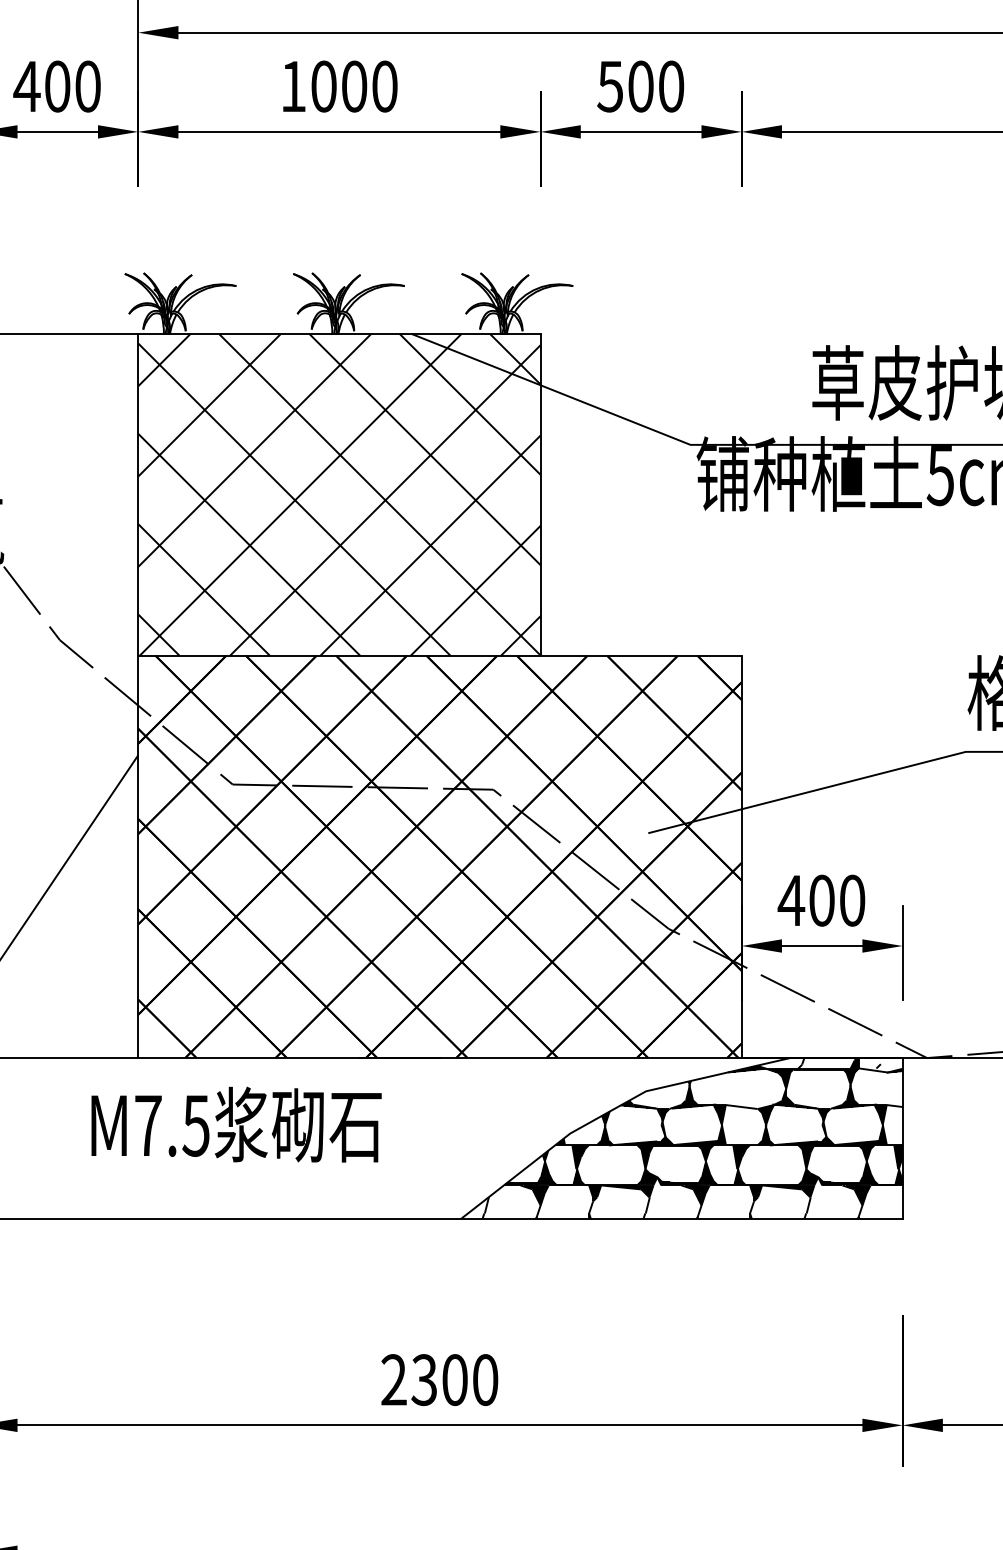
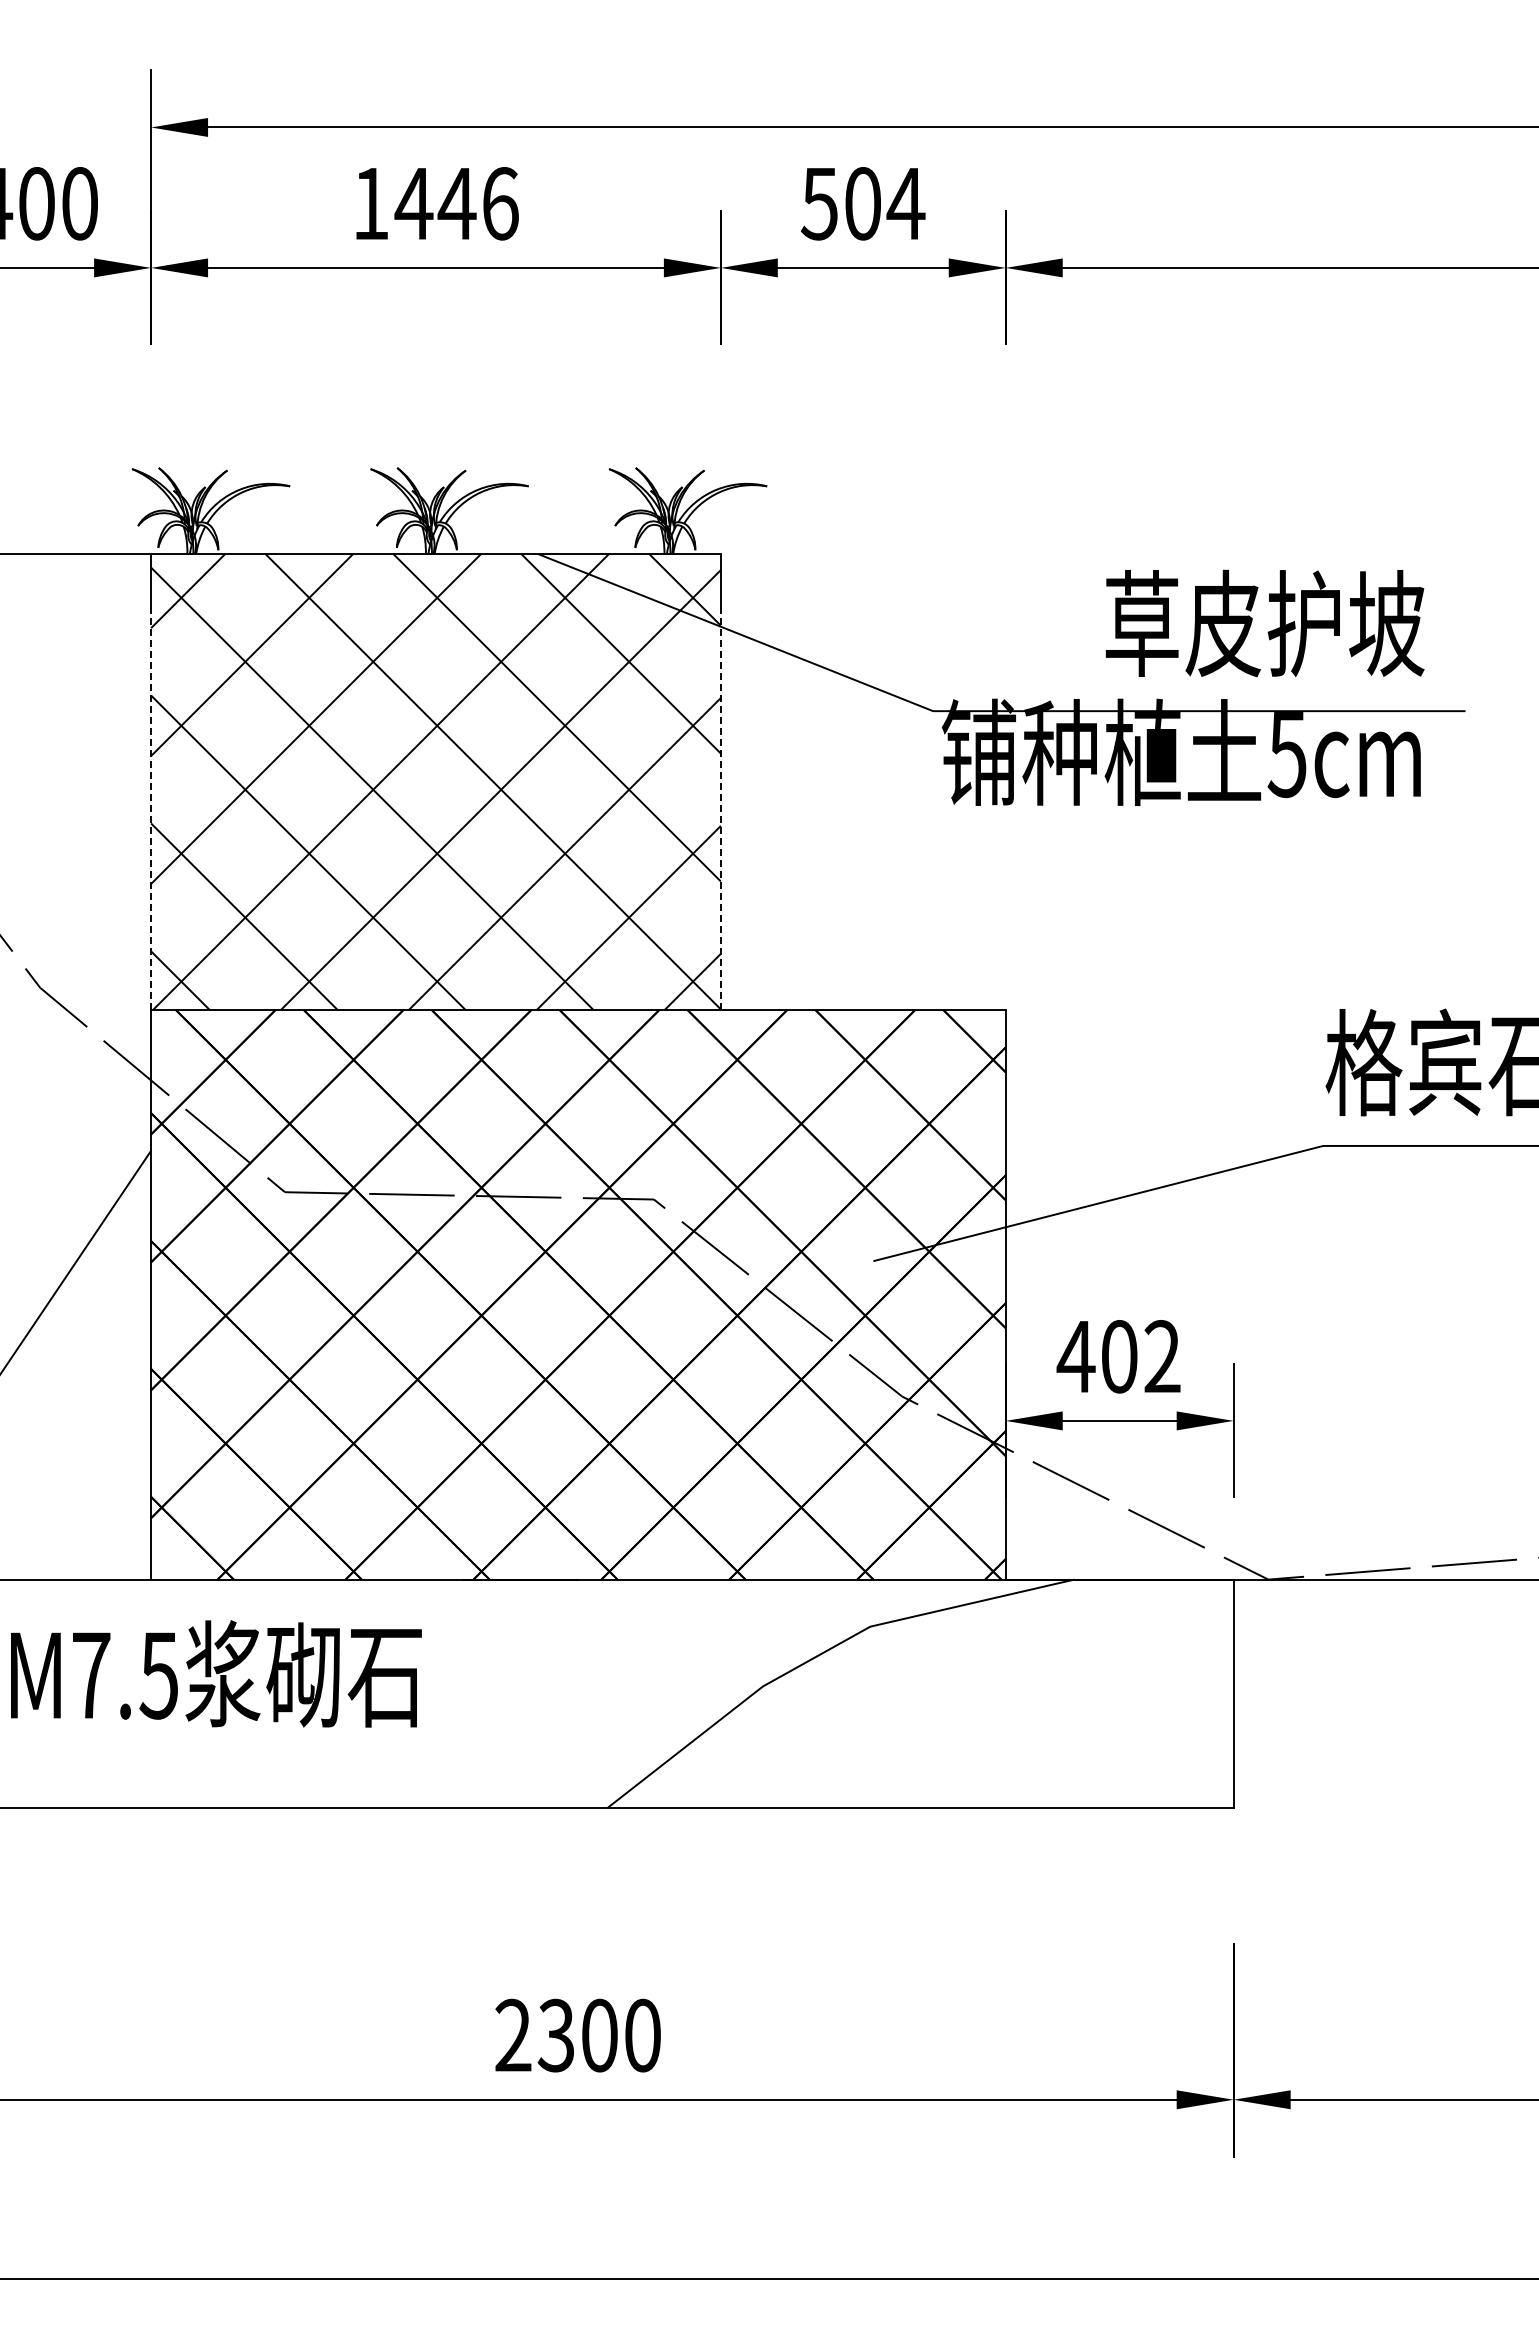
text: (353, 86) -> (456, 203), 1000 -> 1446
text: (670, 86) -> (905, 203), 500 -> 504
line: (138, 514) -> (151, 809), solid -> dashed
line: (540, 514) -> (720, 809), solid -> dashed
text: (852, 900) -> (1162, 1356), 400 -> 402
text: (236, 1124) -> (216, 1673), moved
hatch: (692, 1138) -> (935, 1693), removed

